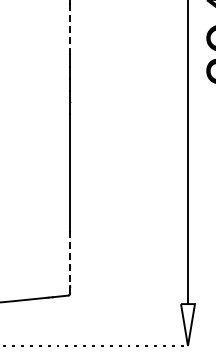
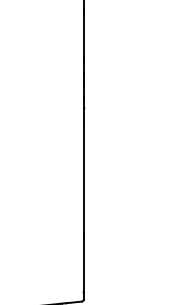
line: (70, 31) -> (84, 37), dashed -> solid
line: (70, 259) -> (84, 265), dashed -> solid

